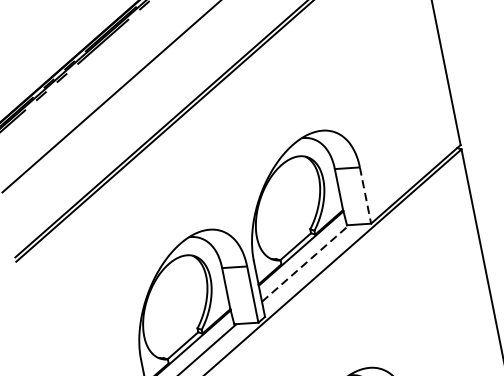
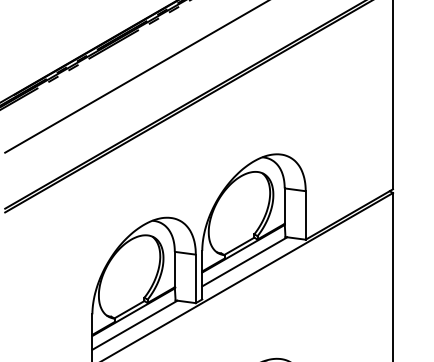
line: (365, 195) -> (305, 215), dashed -> solid
line: (306, 262) -> (245, 261), dashed -> solid

